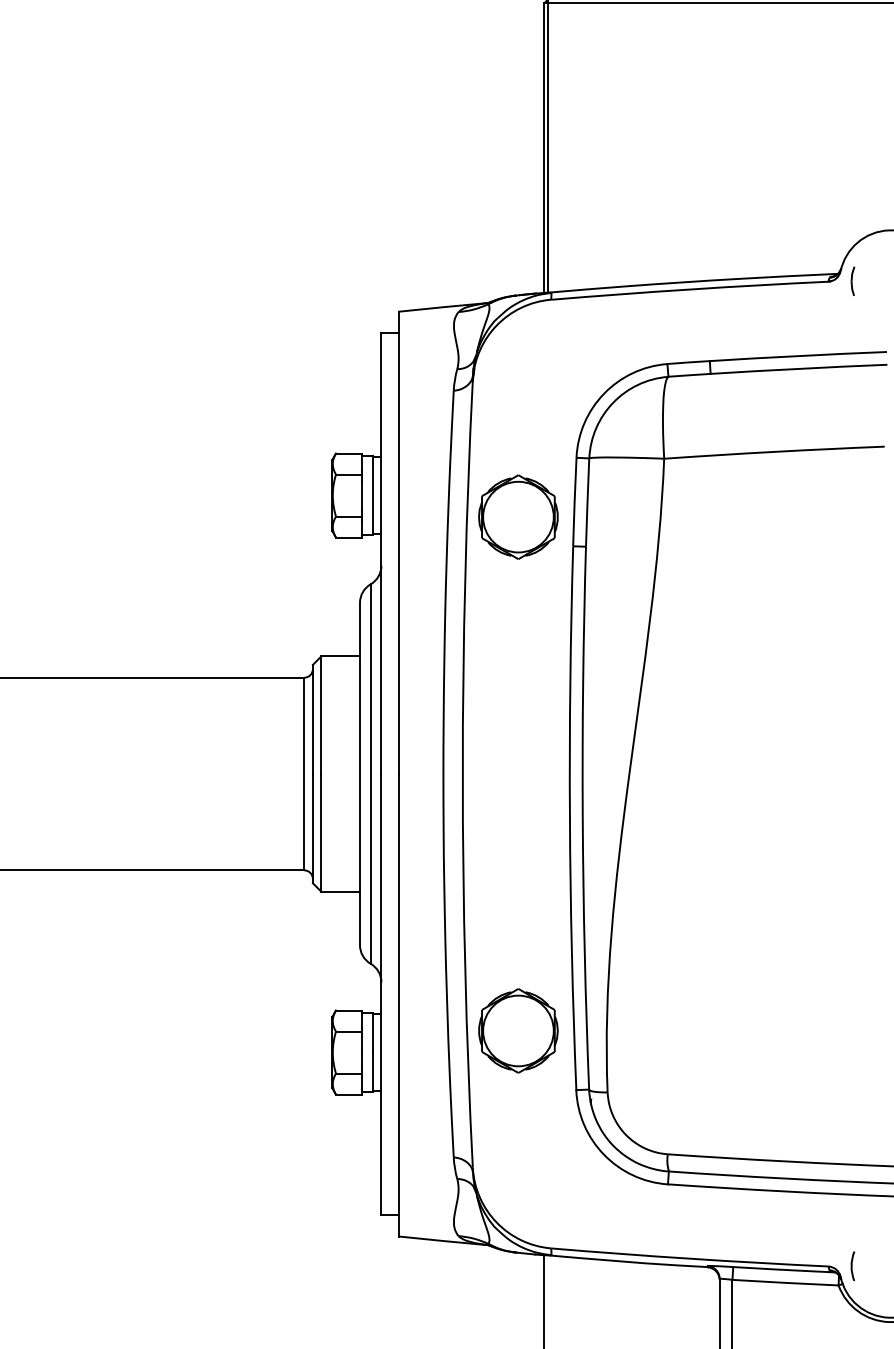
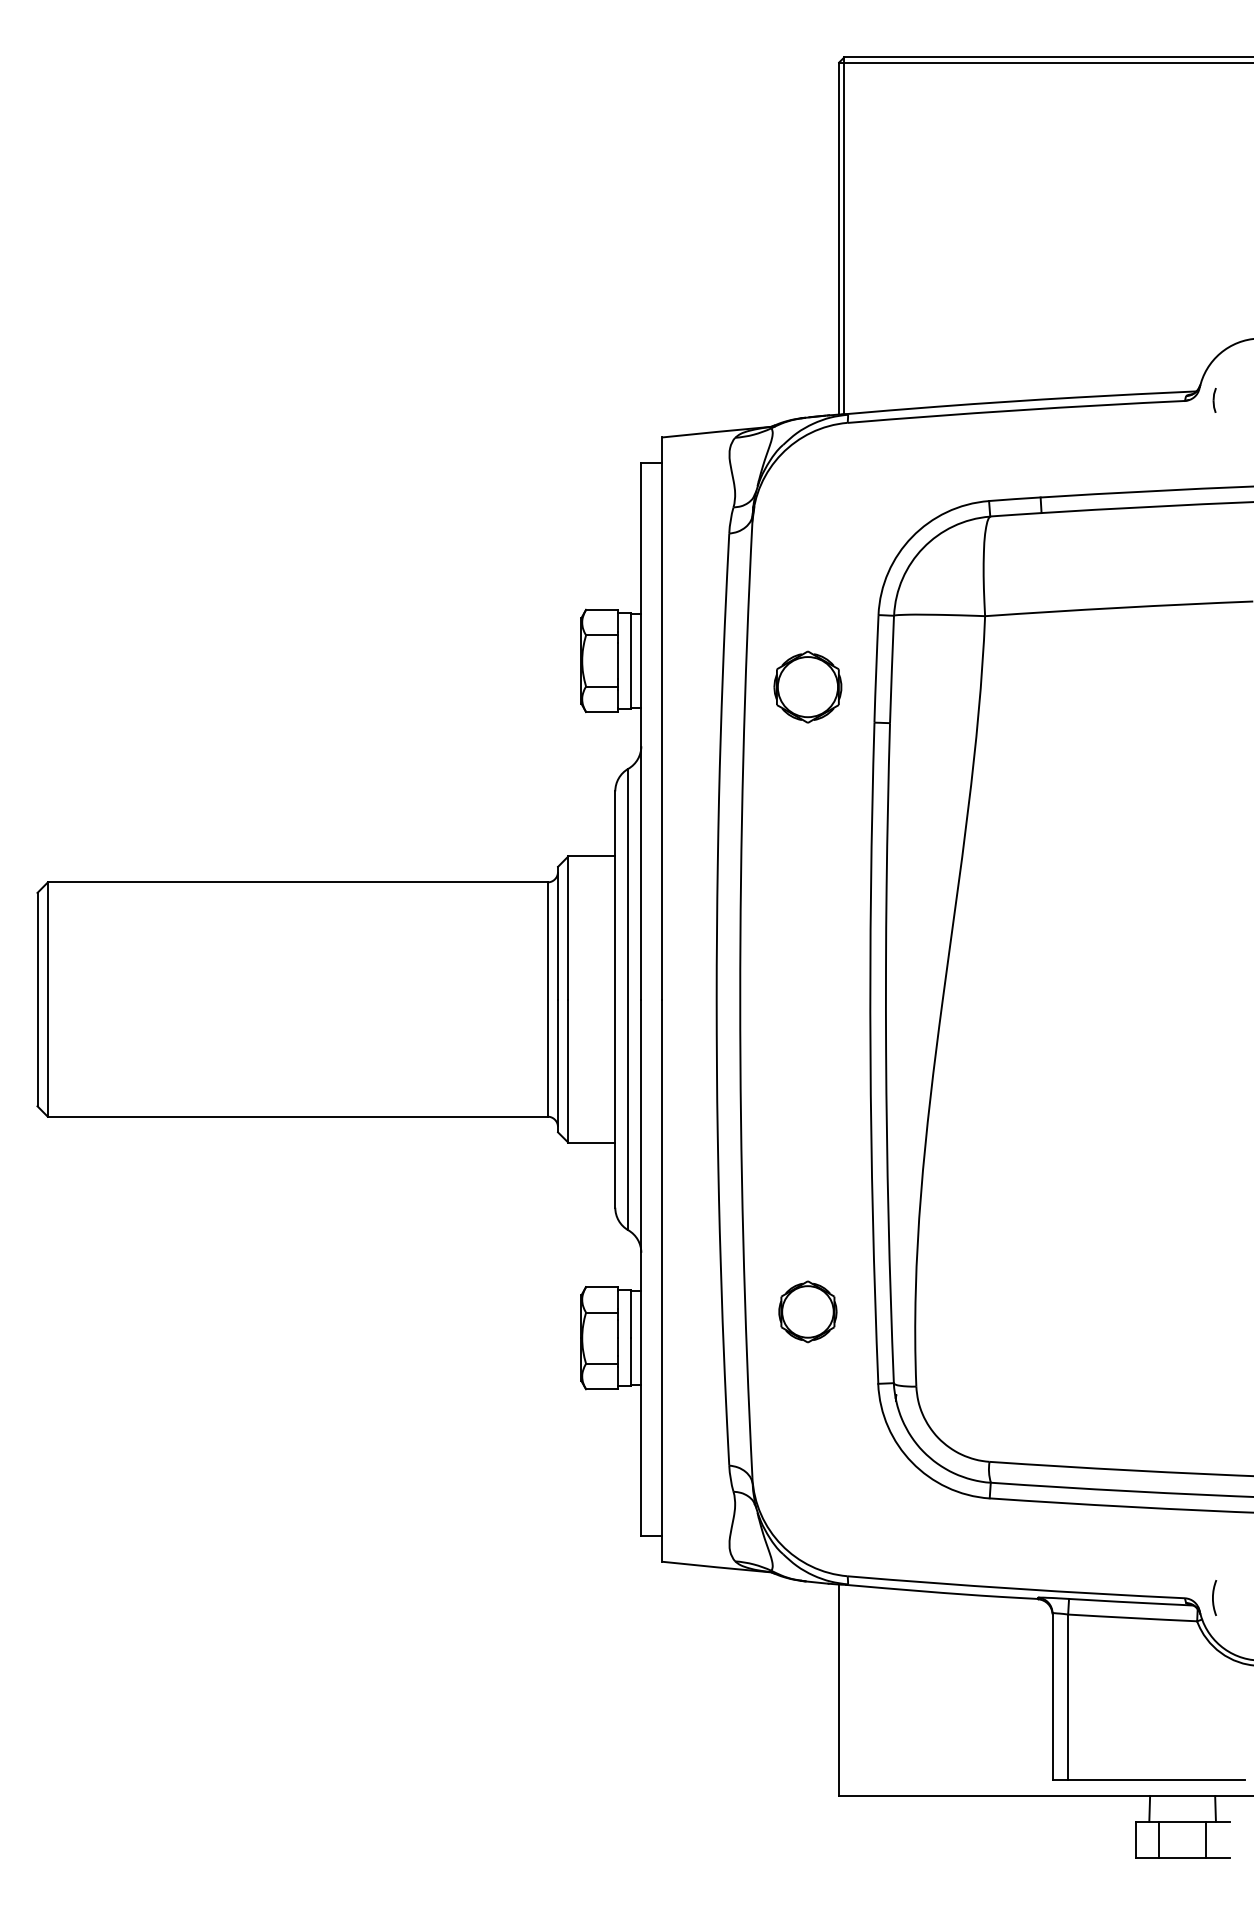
part: (852, 281) -> (1214, 400), size x0.7
part: (518, 516) -> (807, 686), size x0.7
part: (518, 1030) -> (807, 1311), size x0.6

